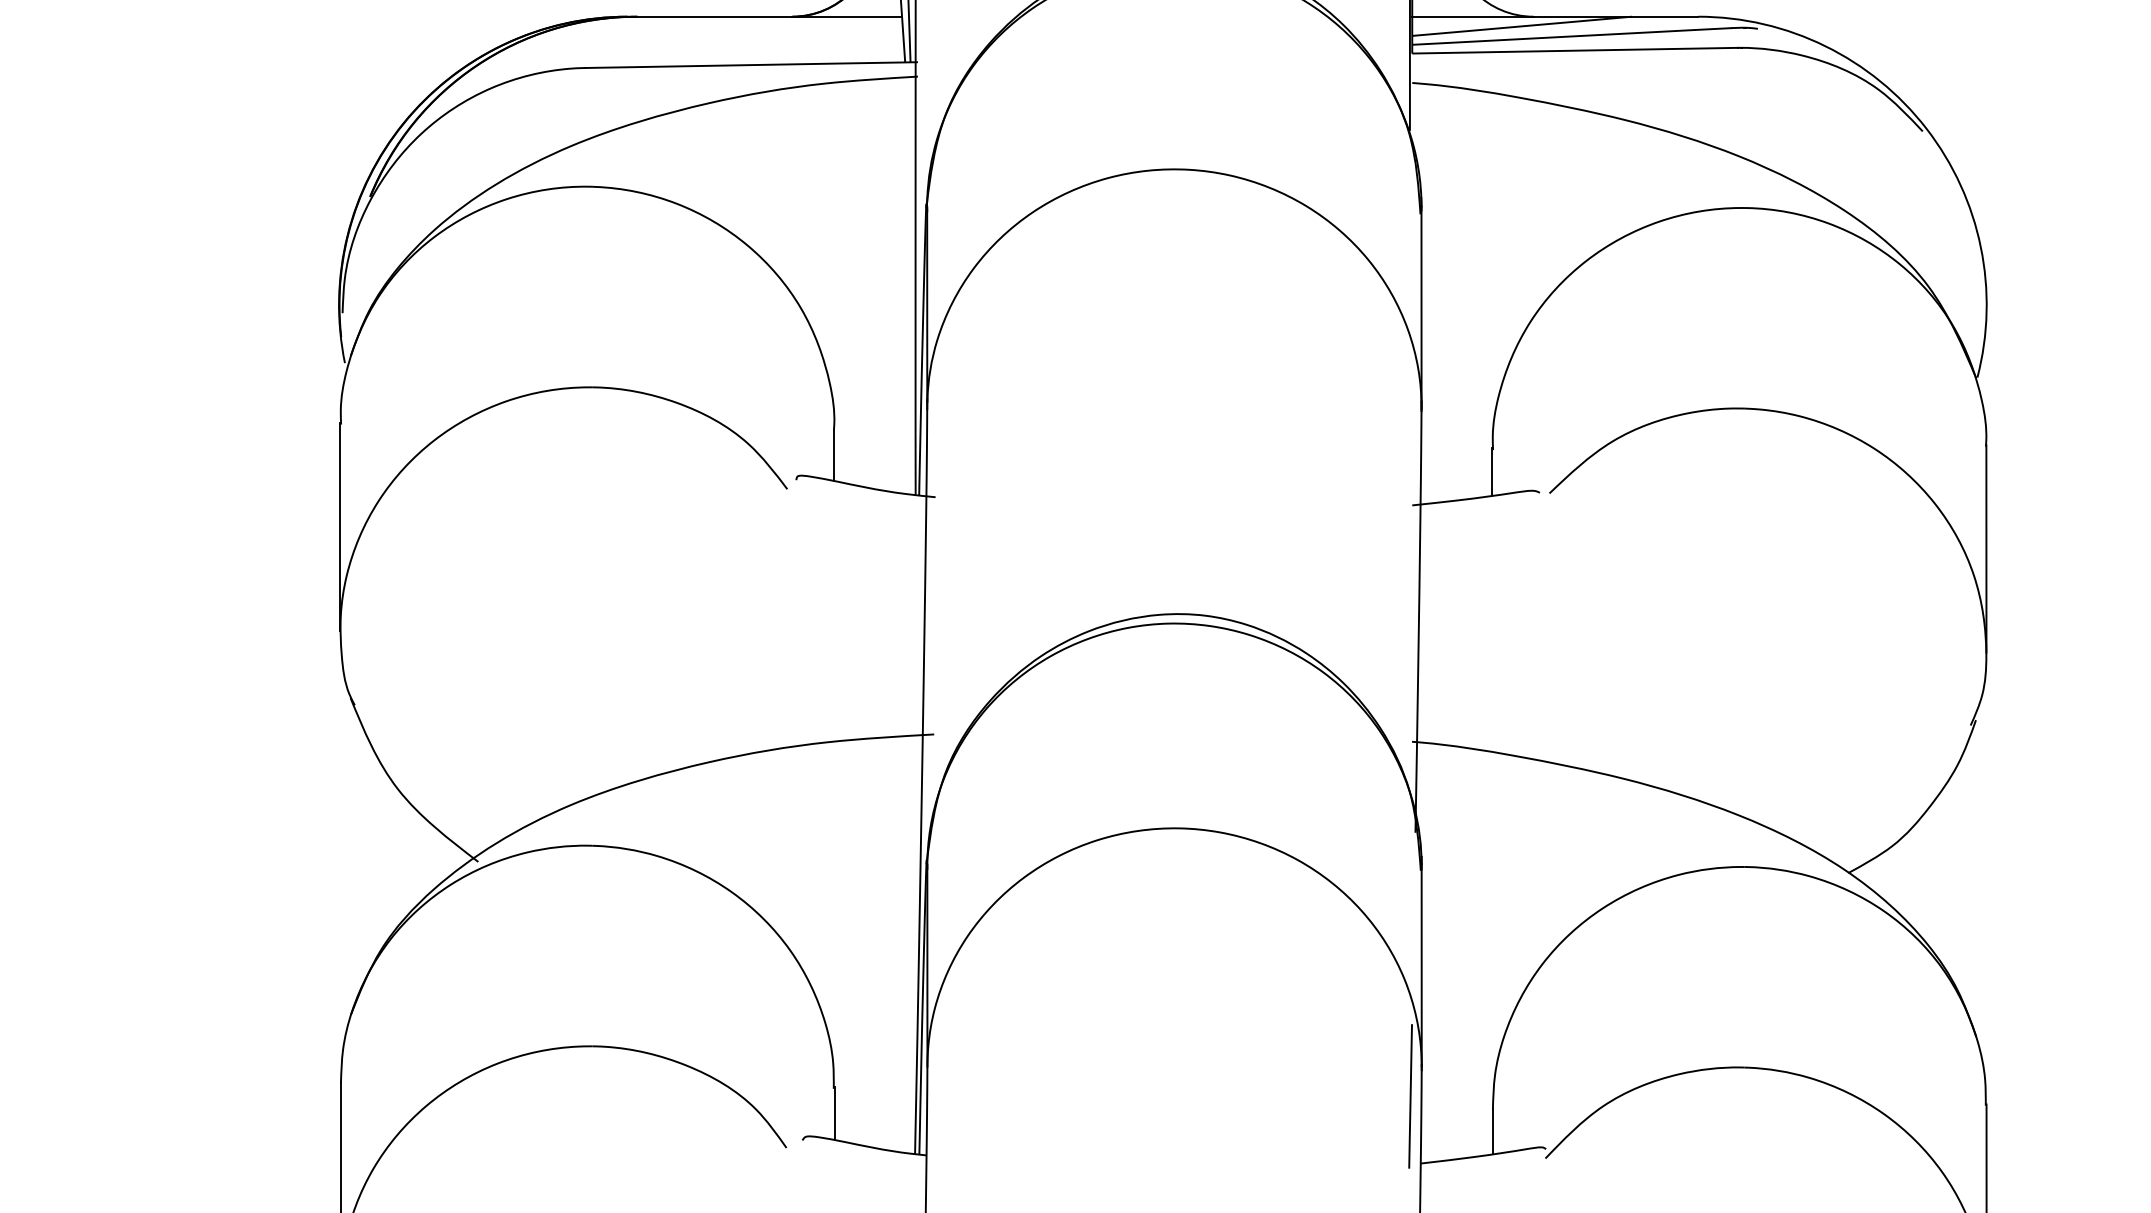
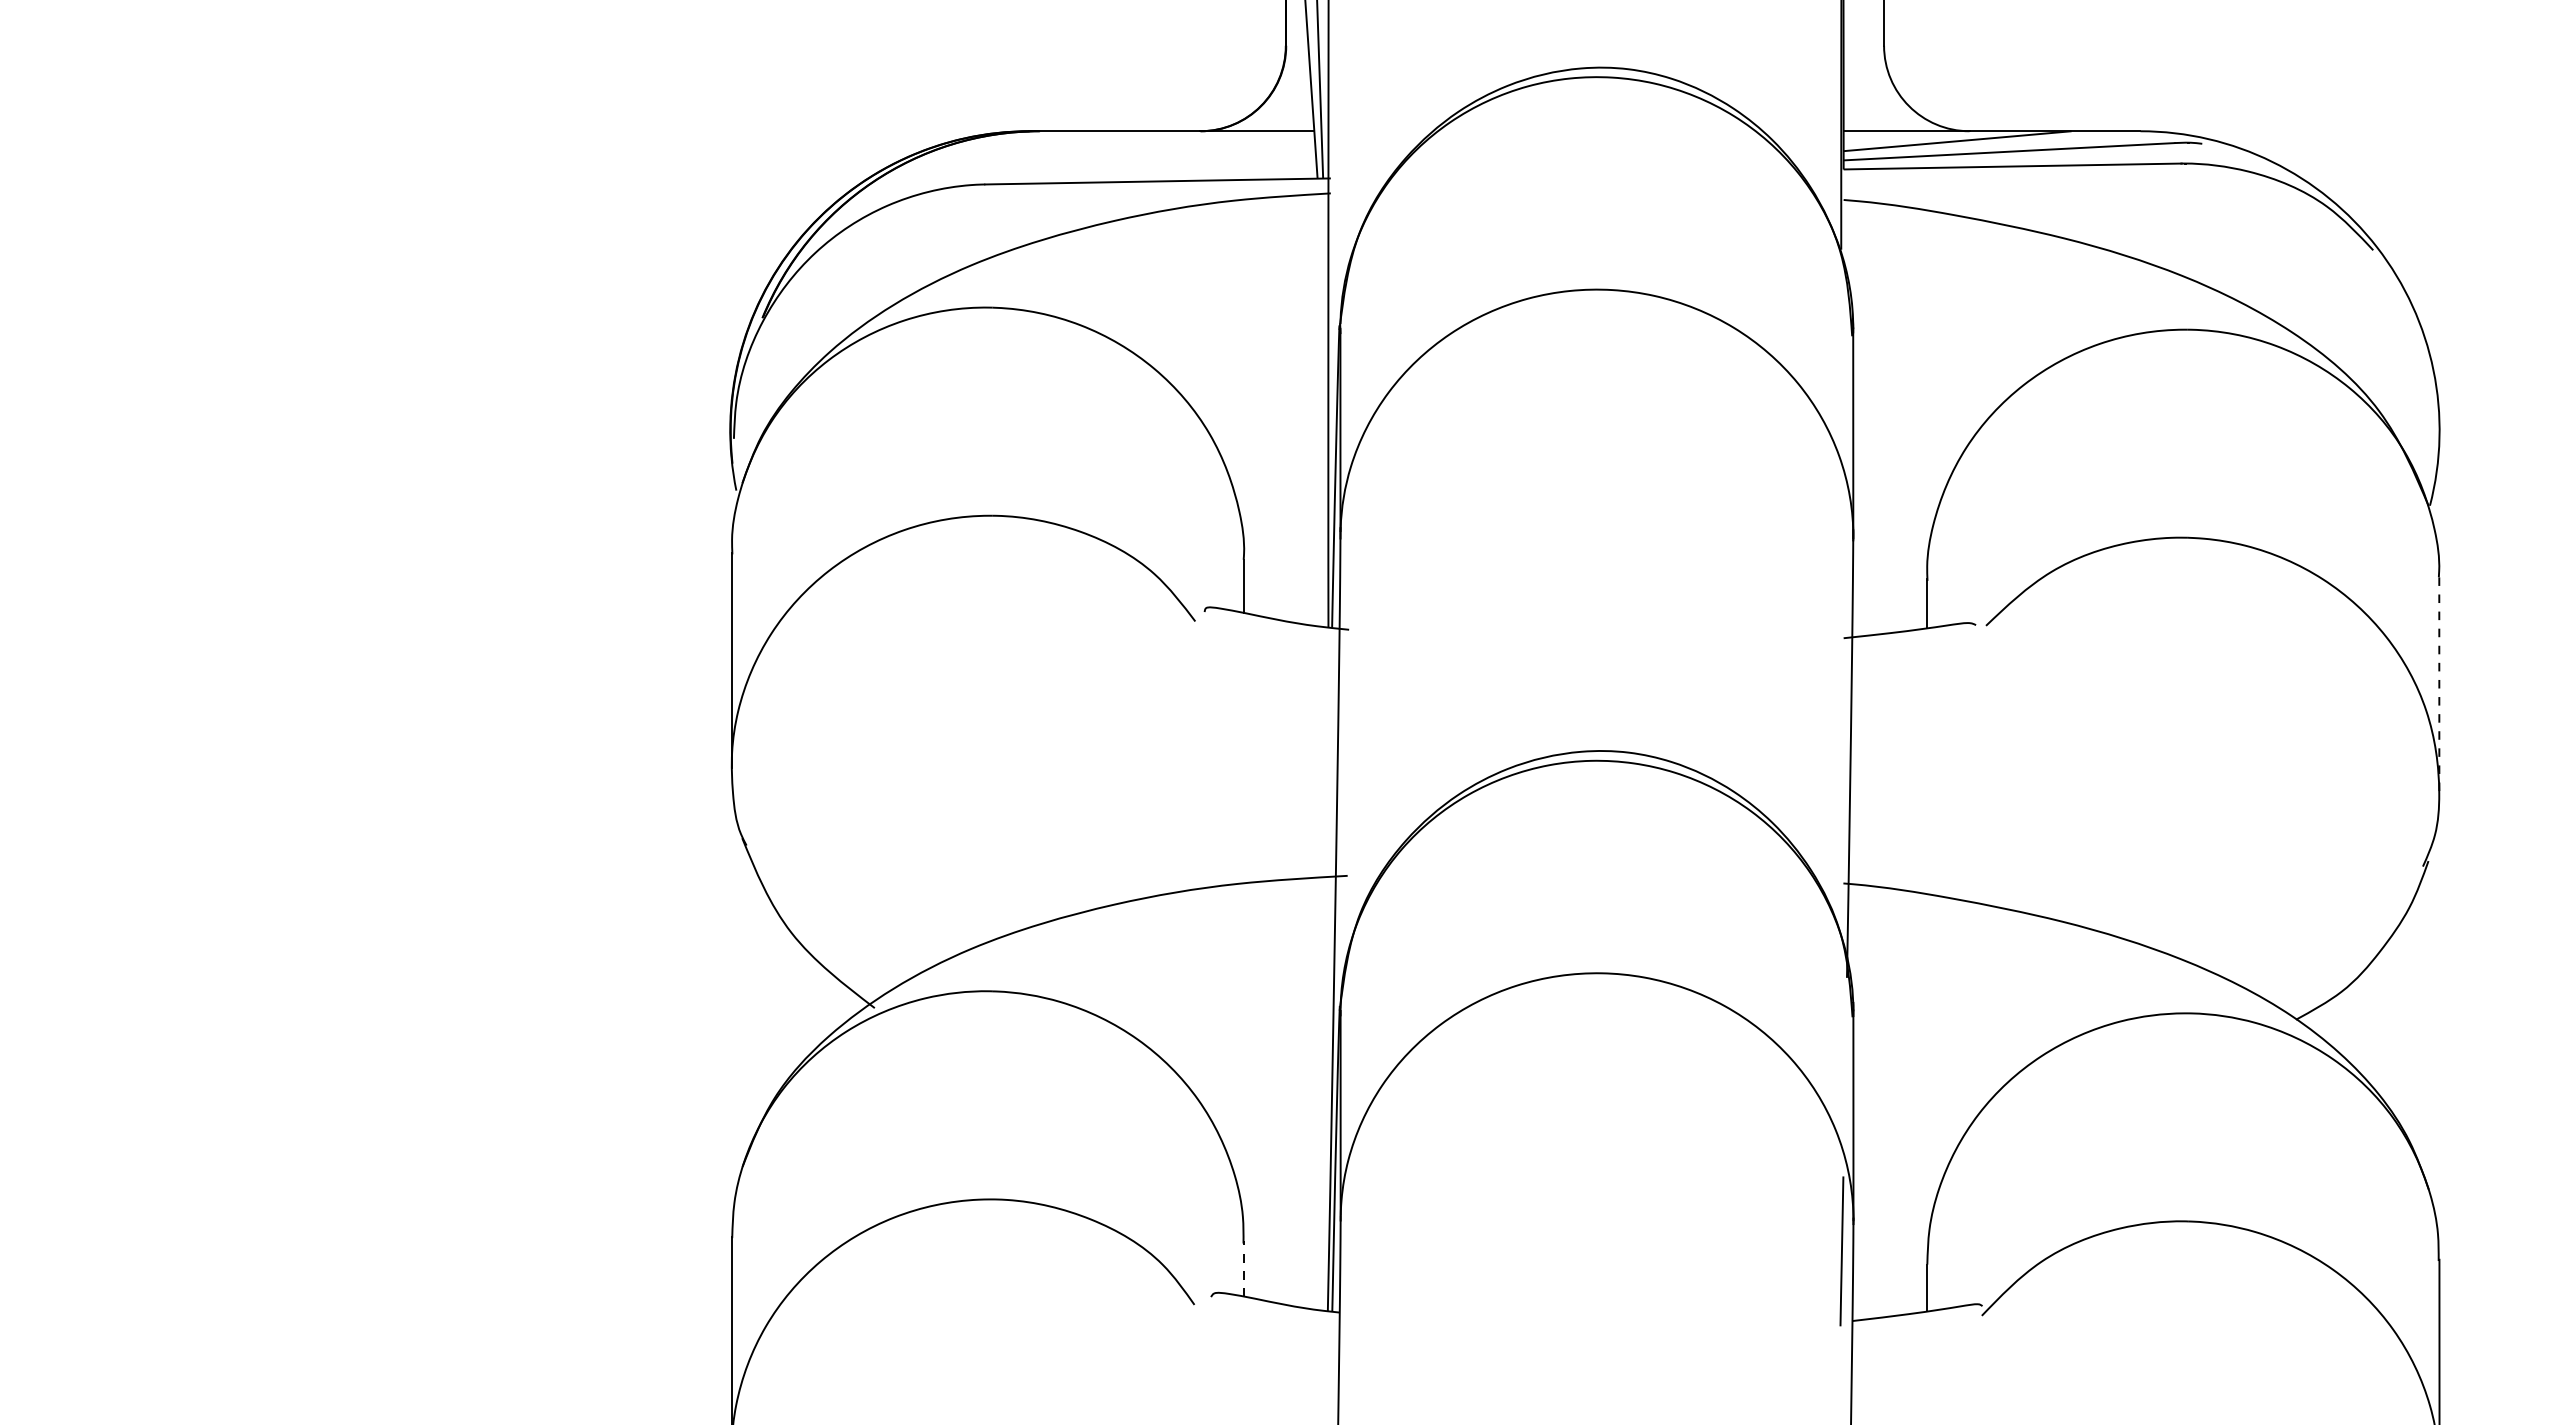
line: (1986, 549) -> (2439, 683), solid -> dashed
line: (834, 1113) -> (1244, 1269), solid -> dashed

